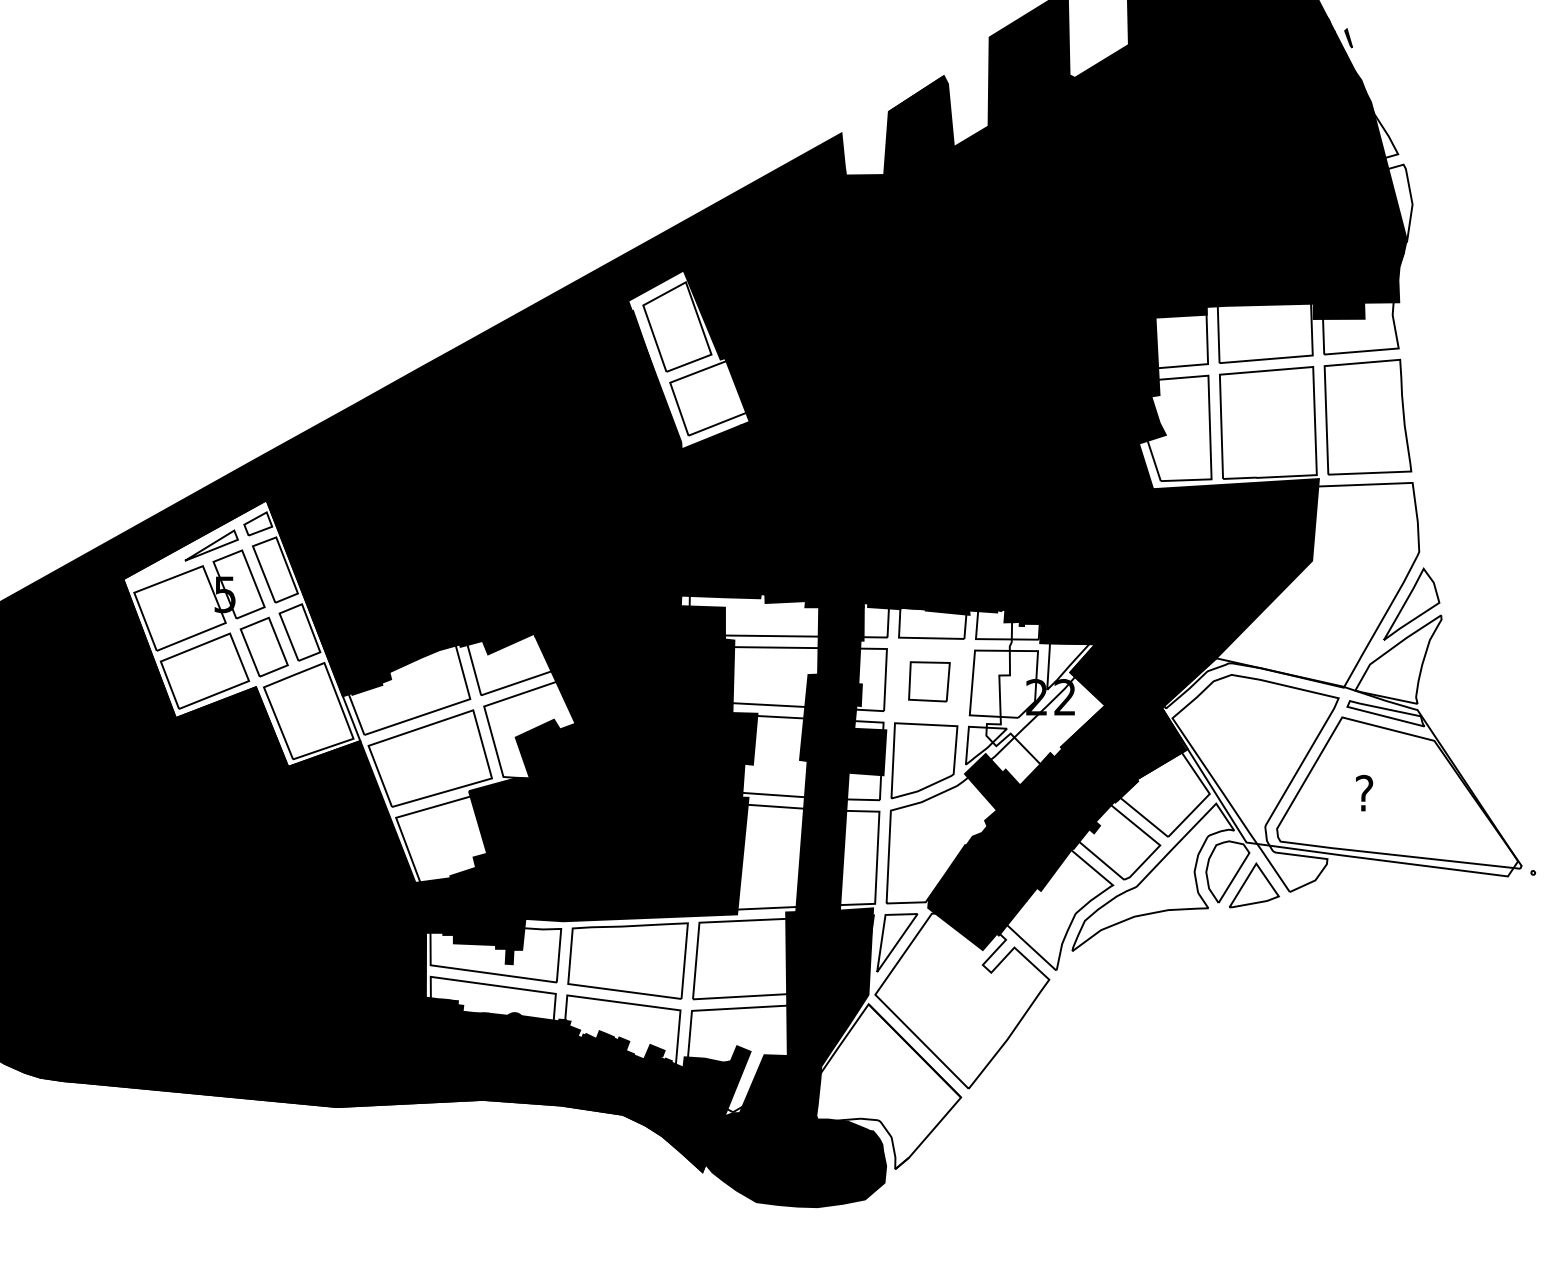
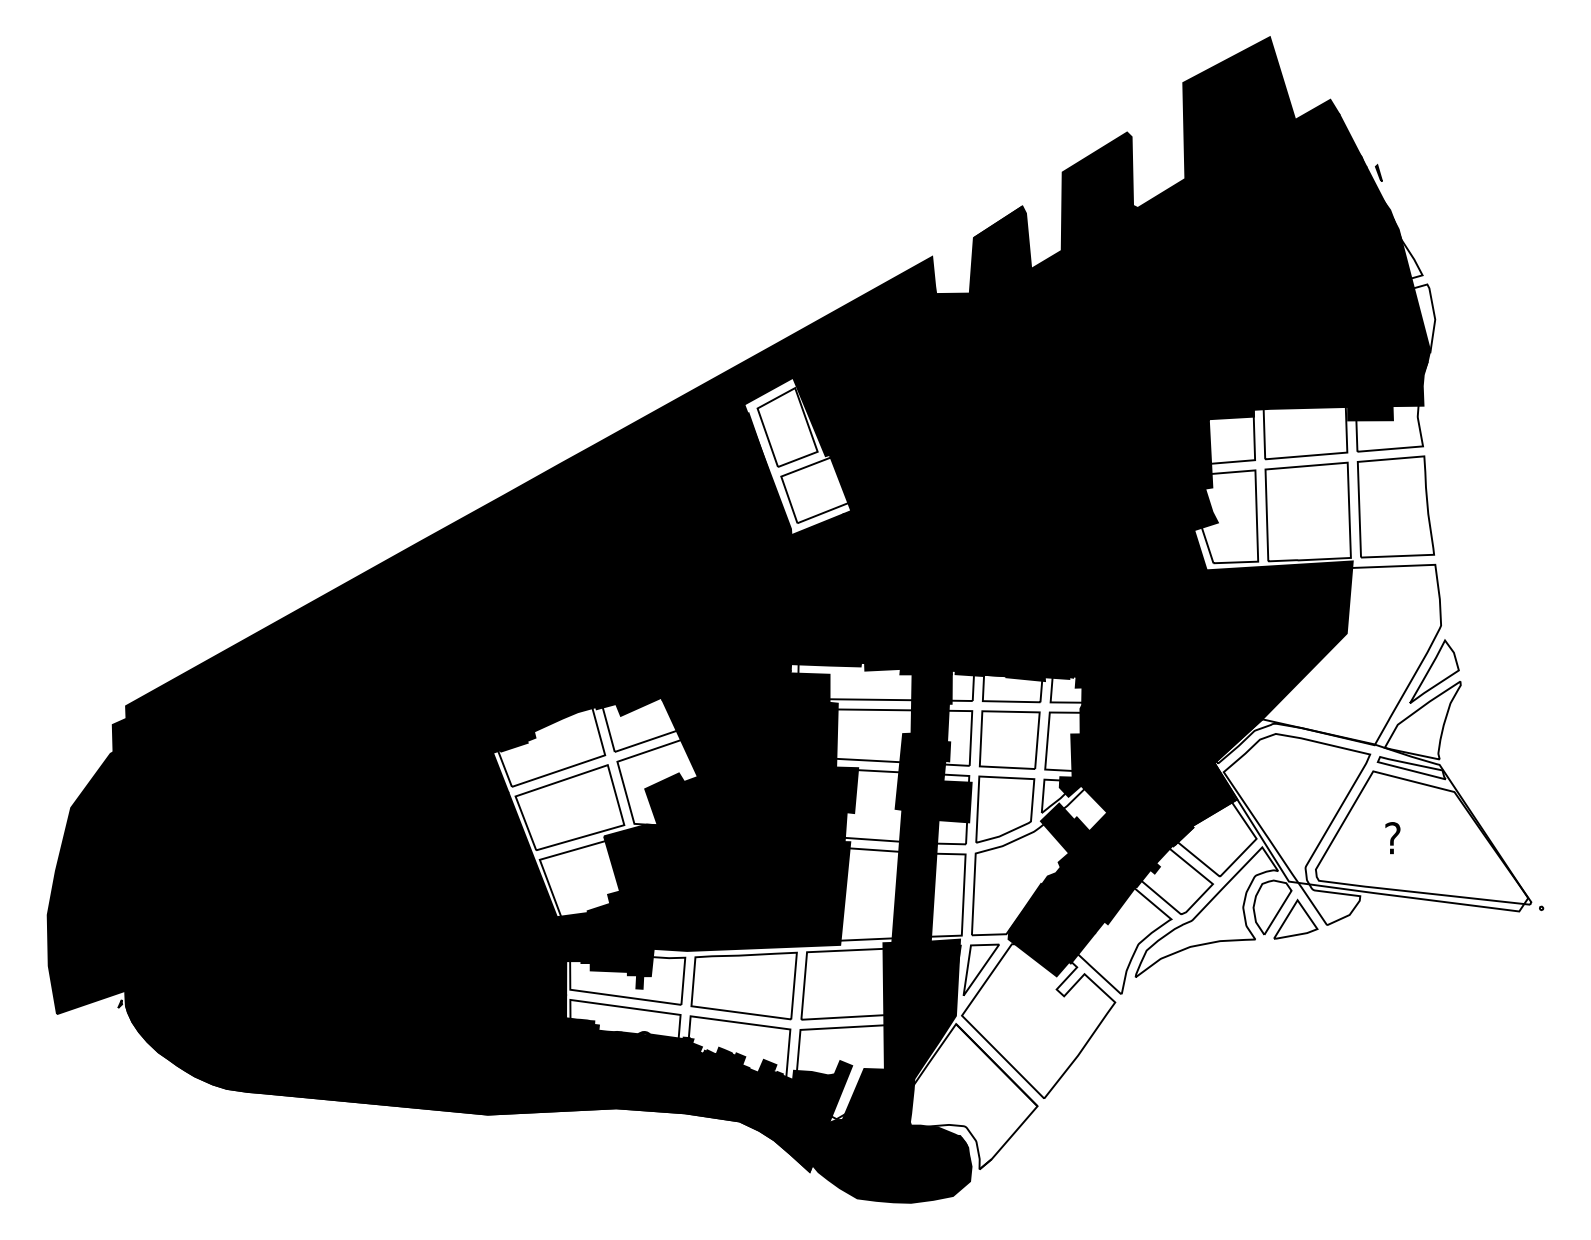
fill: (241, 633) -> (403, 697), added
part: (929, 681) -> (1009, 739), size x1.67
fill: (1045, 692) -> (1111, 749), added

